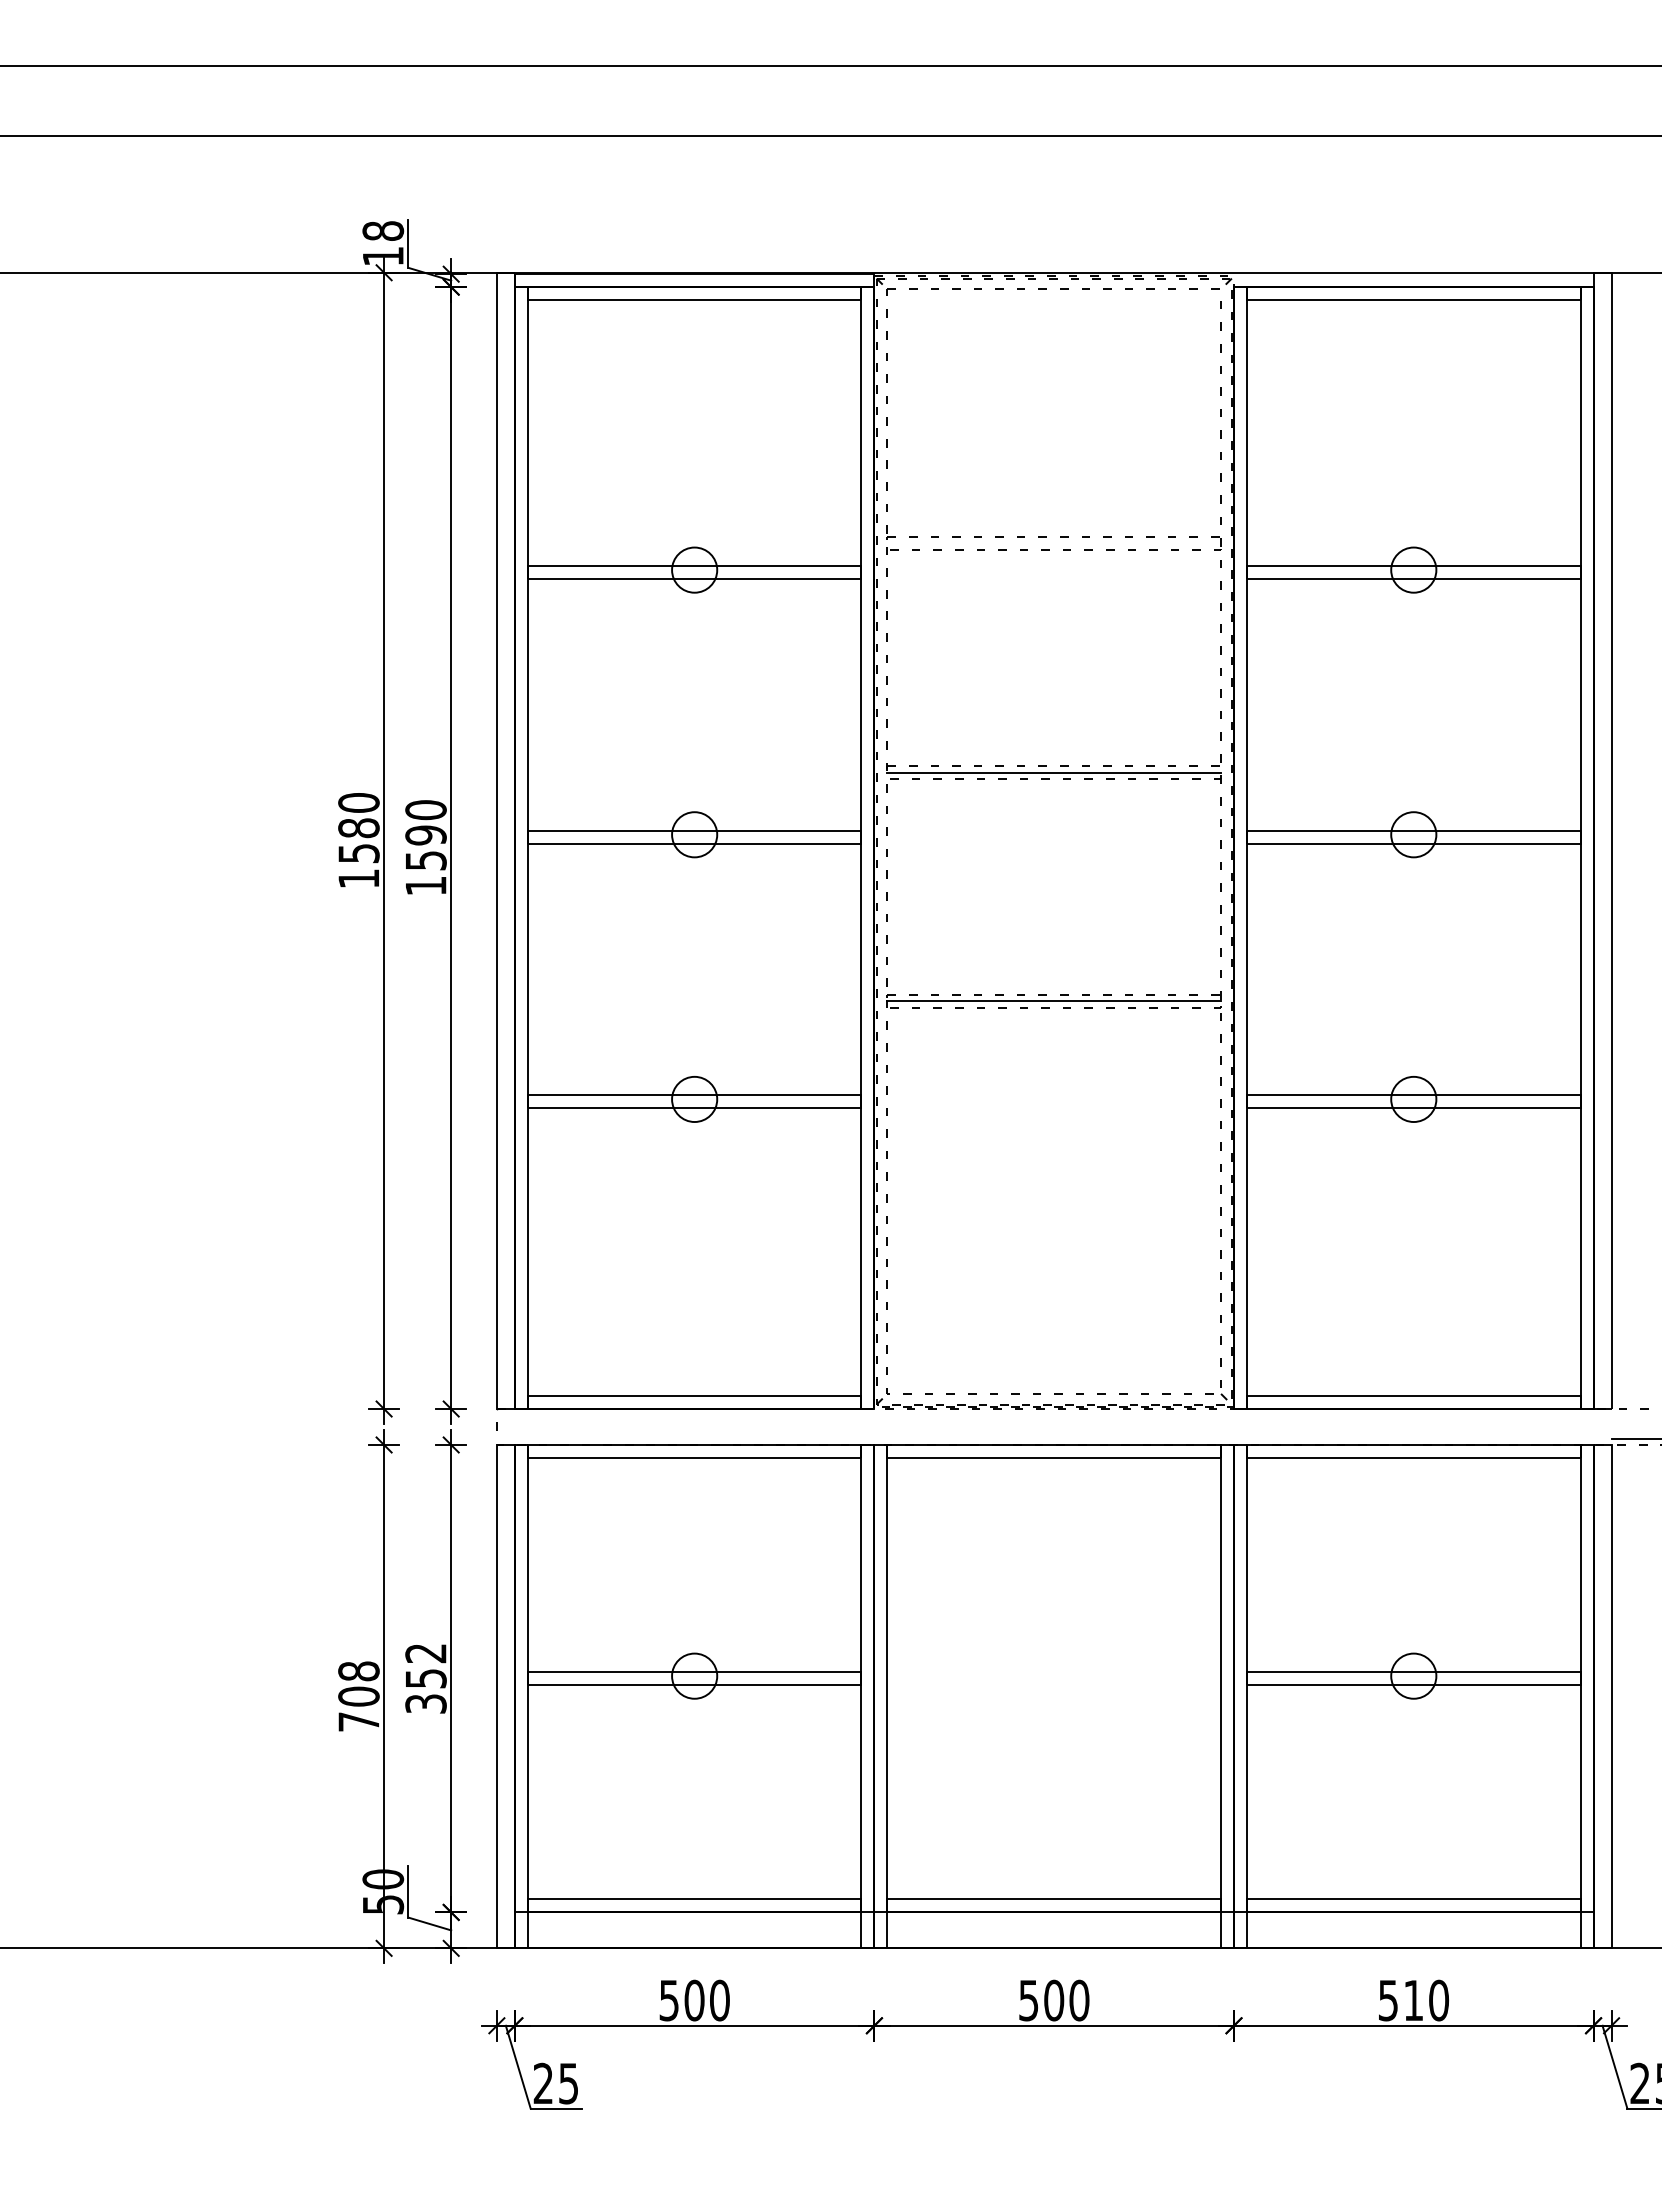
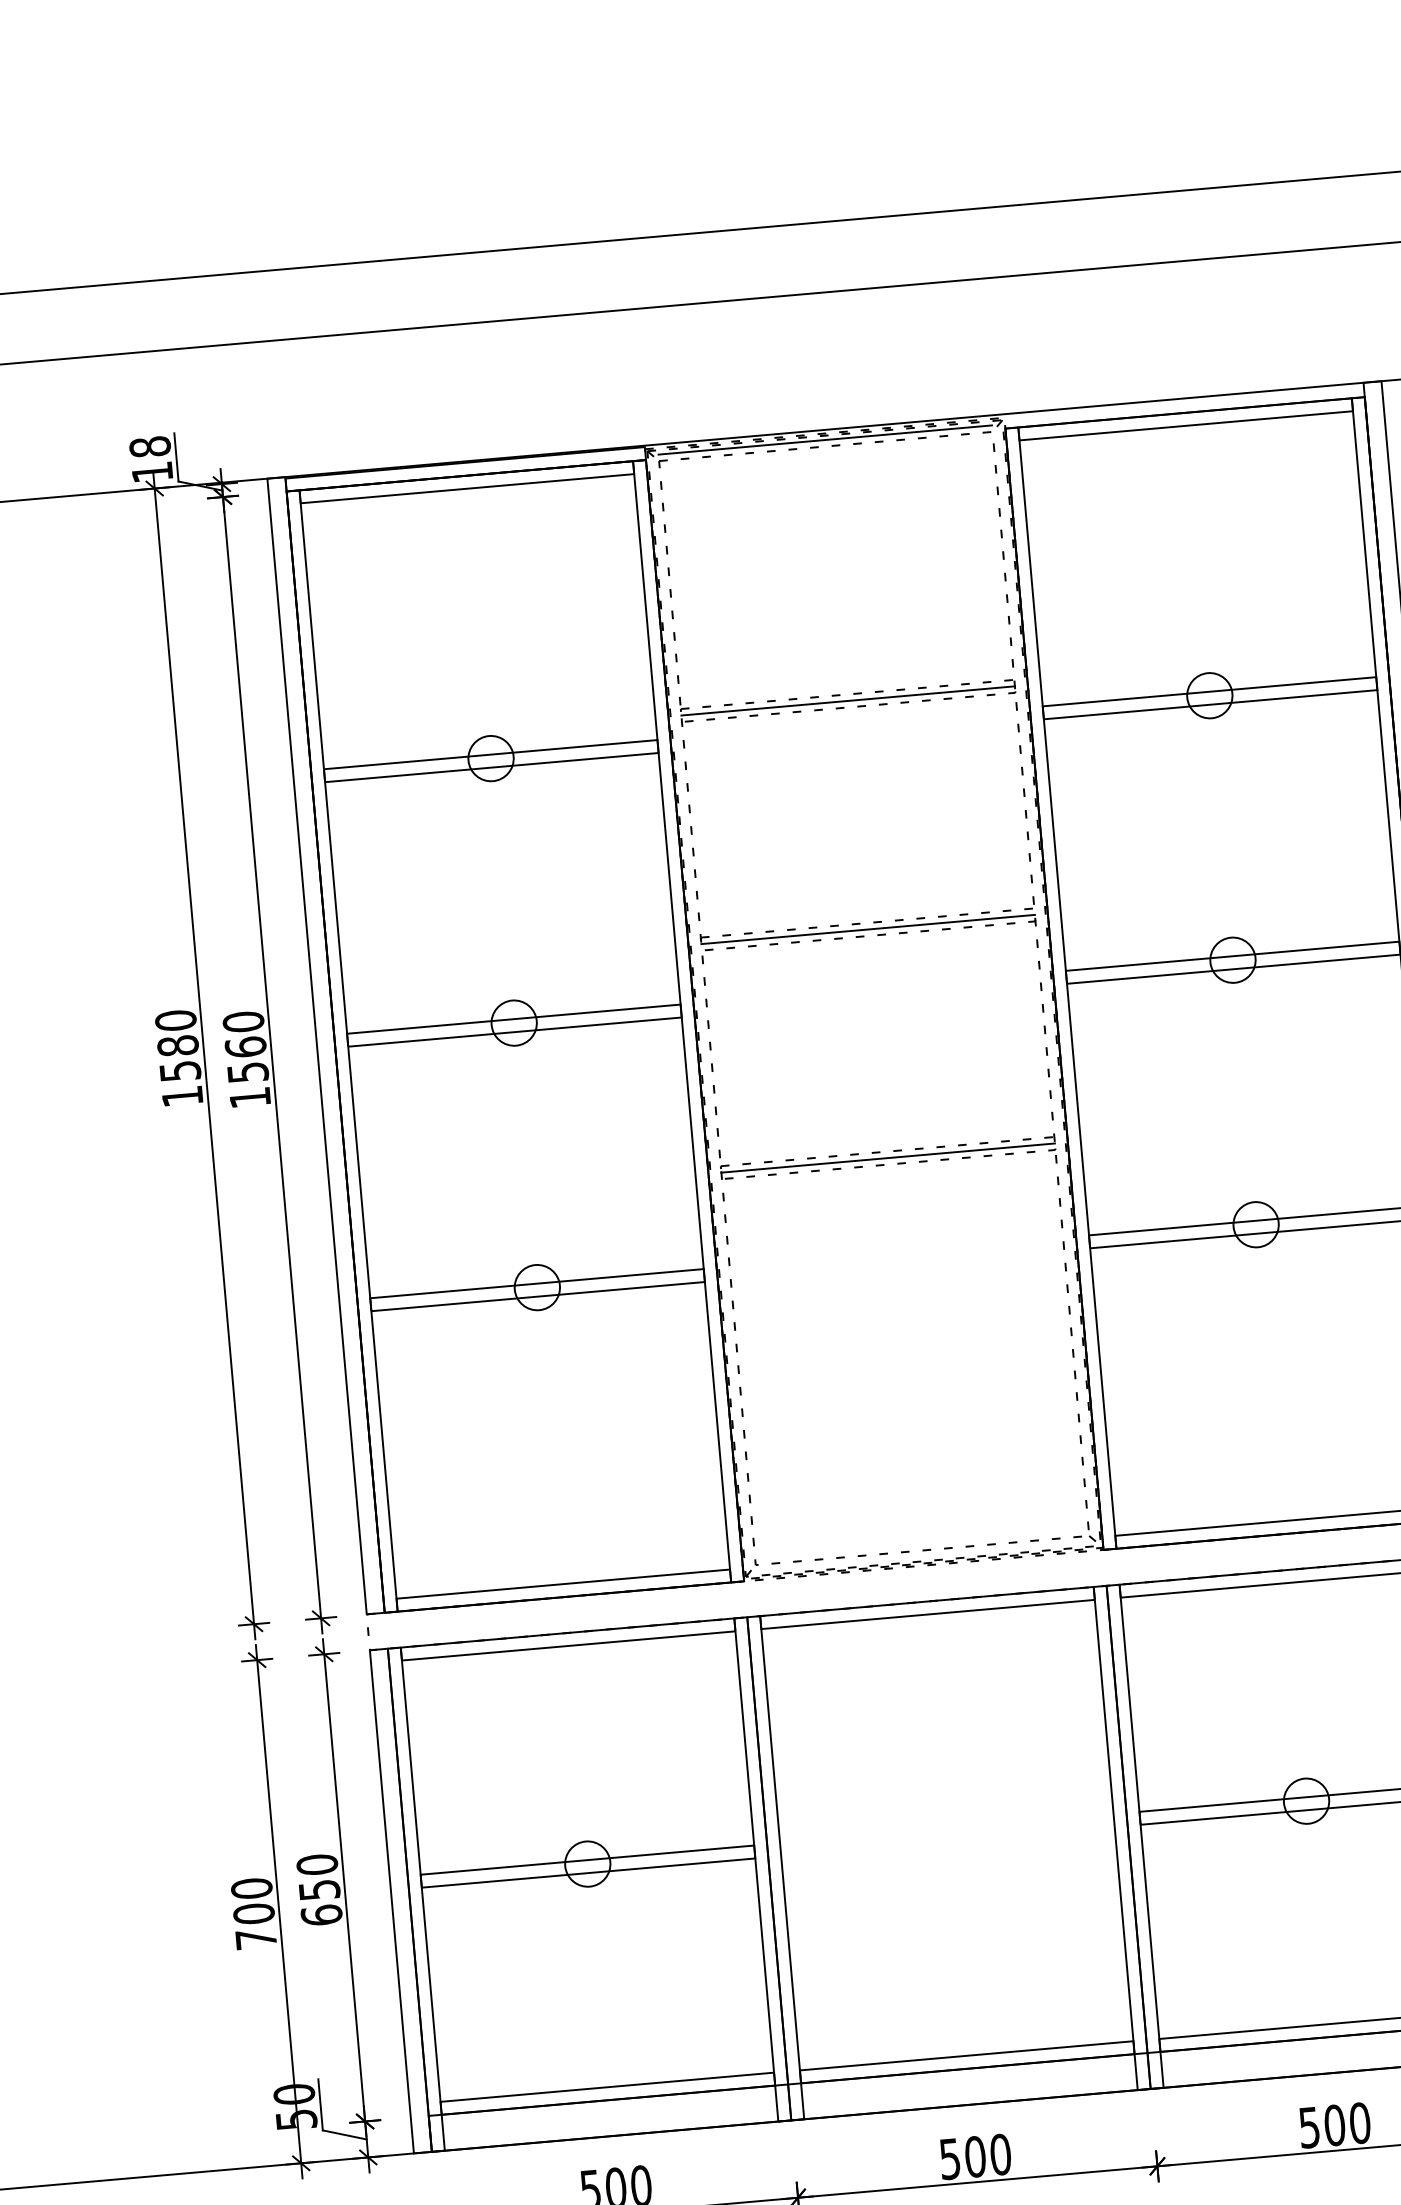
line: (1054, 282) -> (825, 439), added
line: (1054, 543) -> (848, 700), added
text: (425, 835) -> (245, 1047), 1590 -> 1560
text: (358, 1671) -> (251, 1888), 708 -> 700
text: (425, 1678) -> (318, 1889), 352 -> 650
text: (1413, 2000) -> (1334, 2125), 510 -> 500

